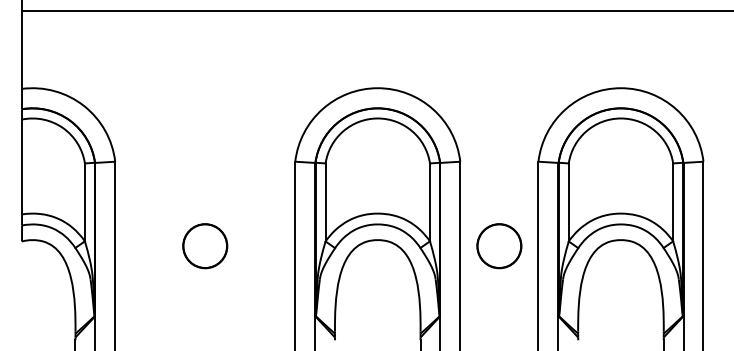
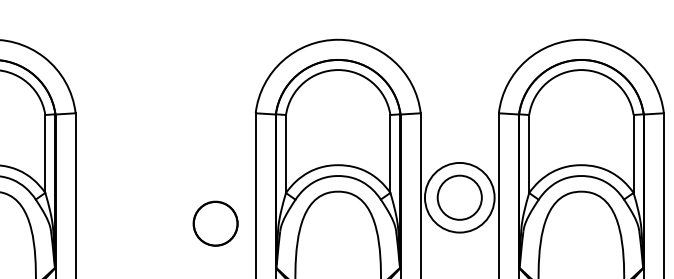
circle: (499, 245) -> (459, 197), size x1.6
circle: (205, 246) -> (215, 224), moved

